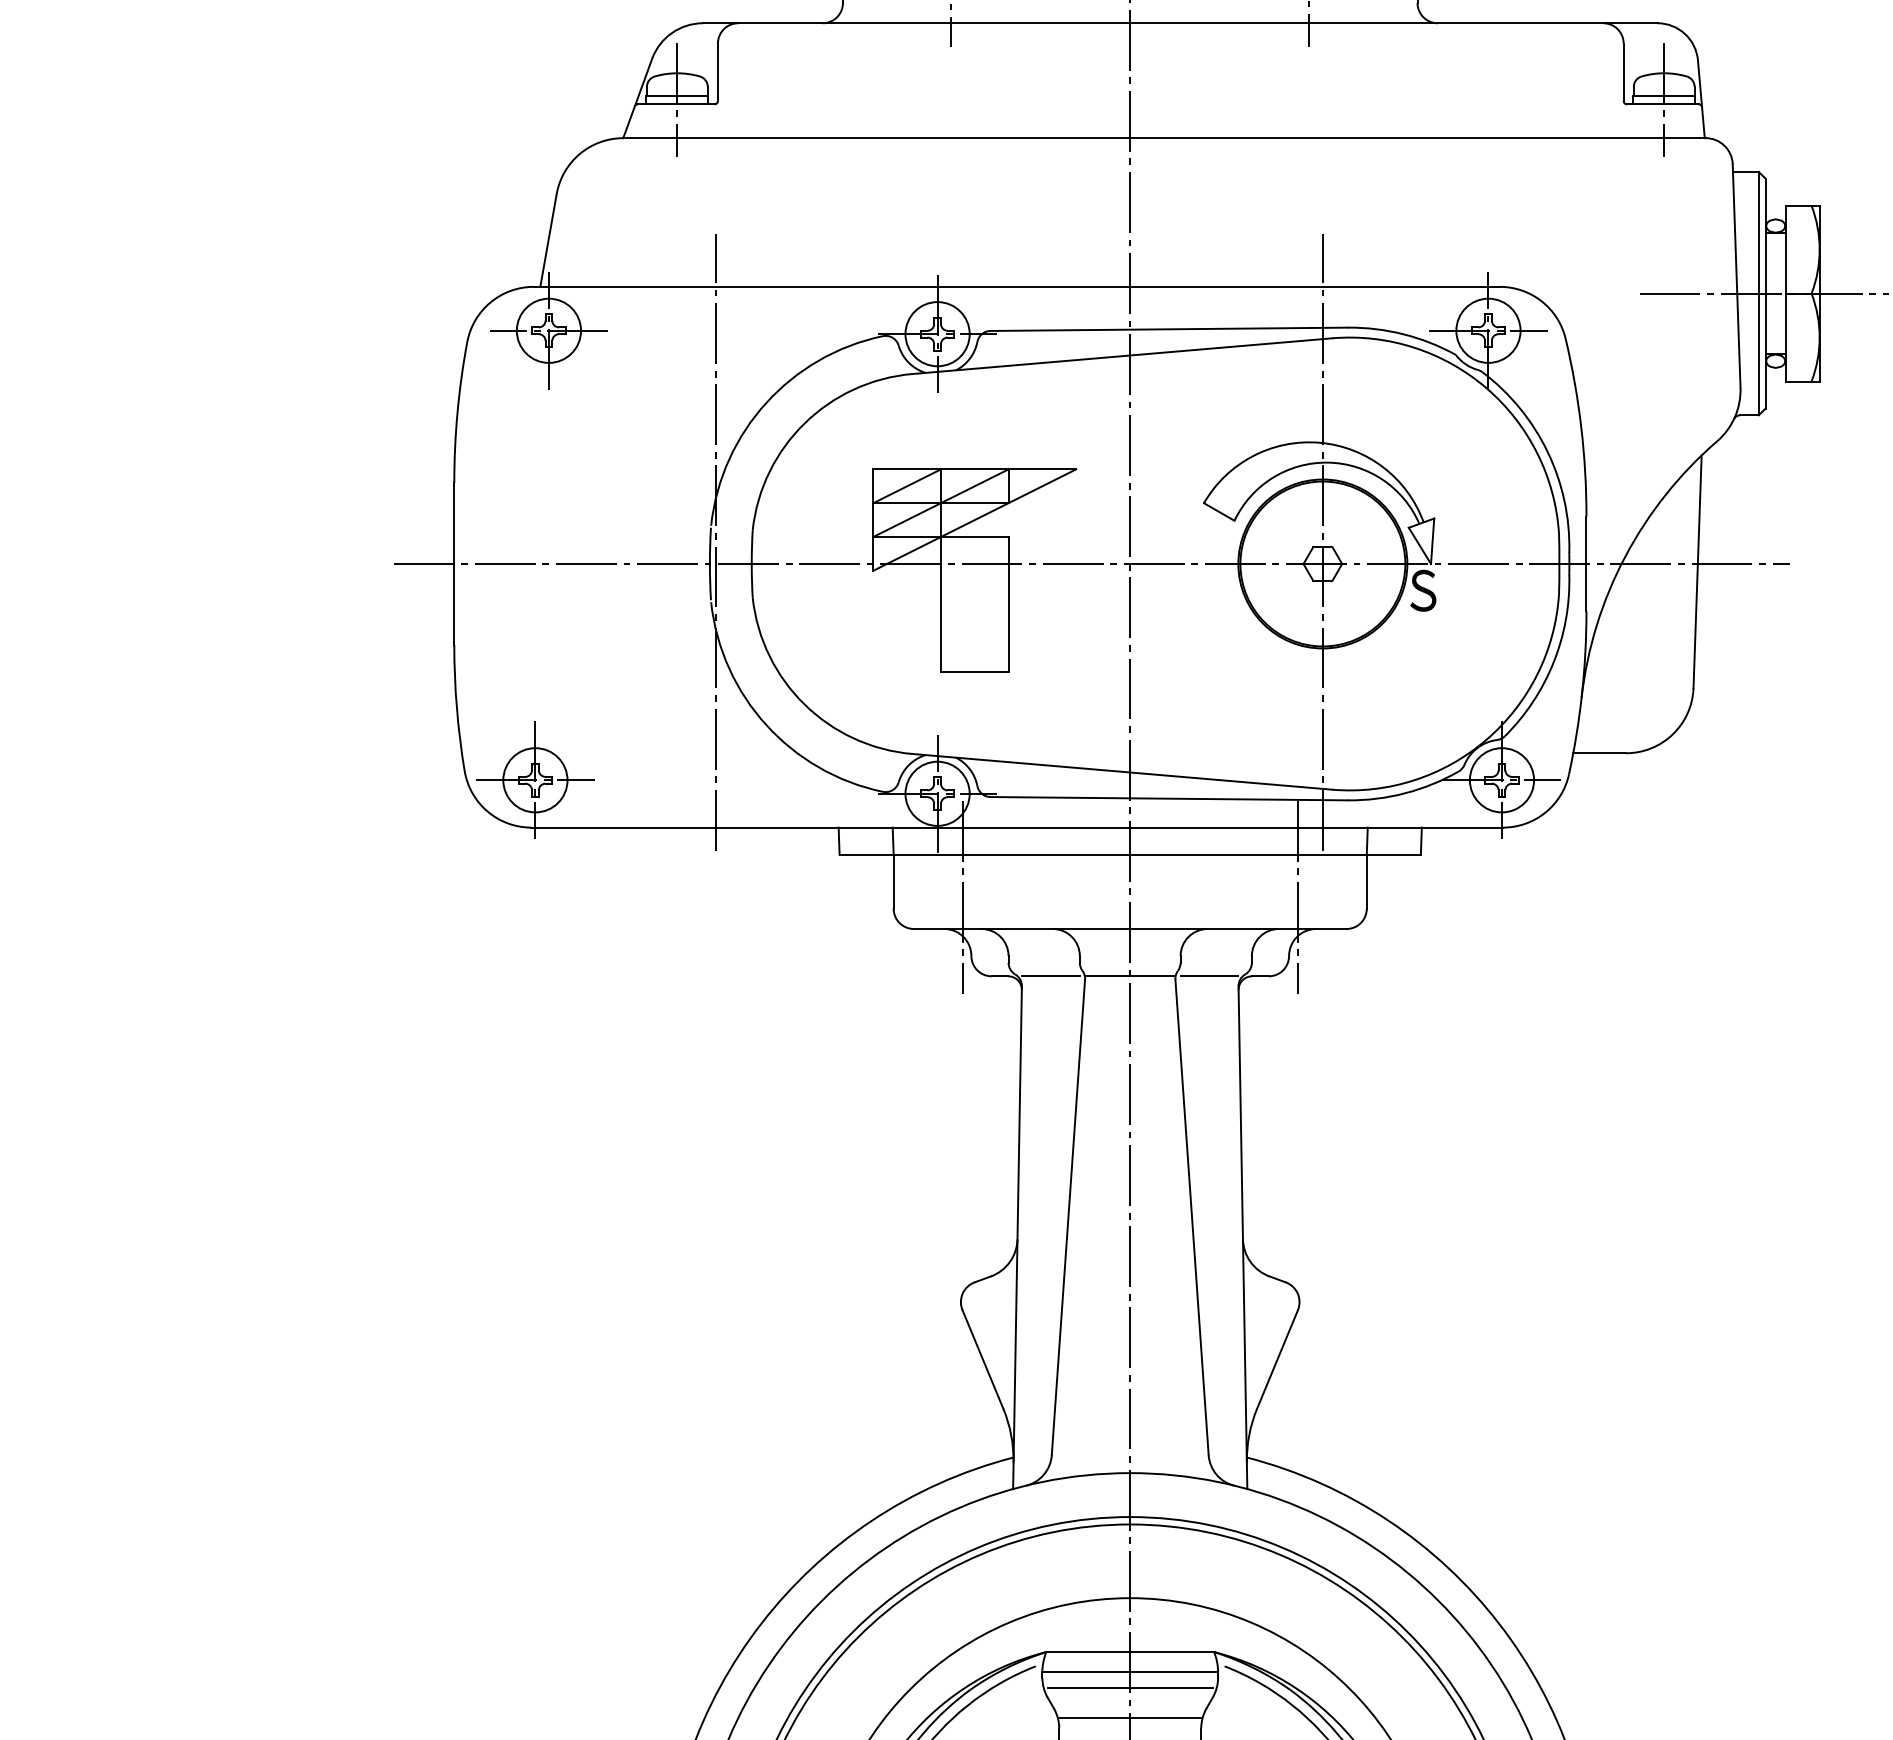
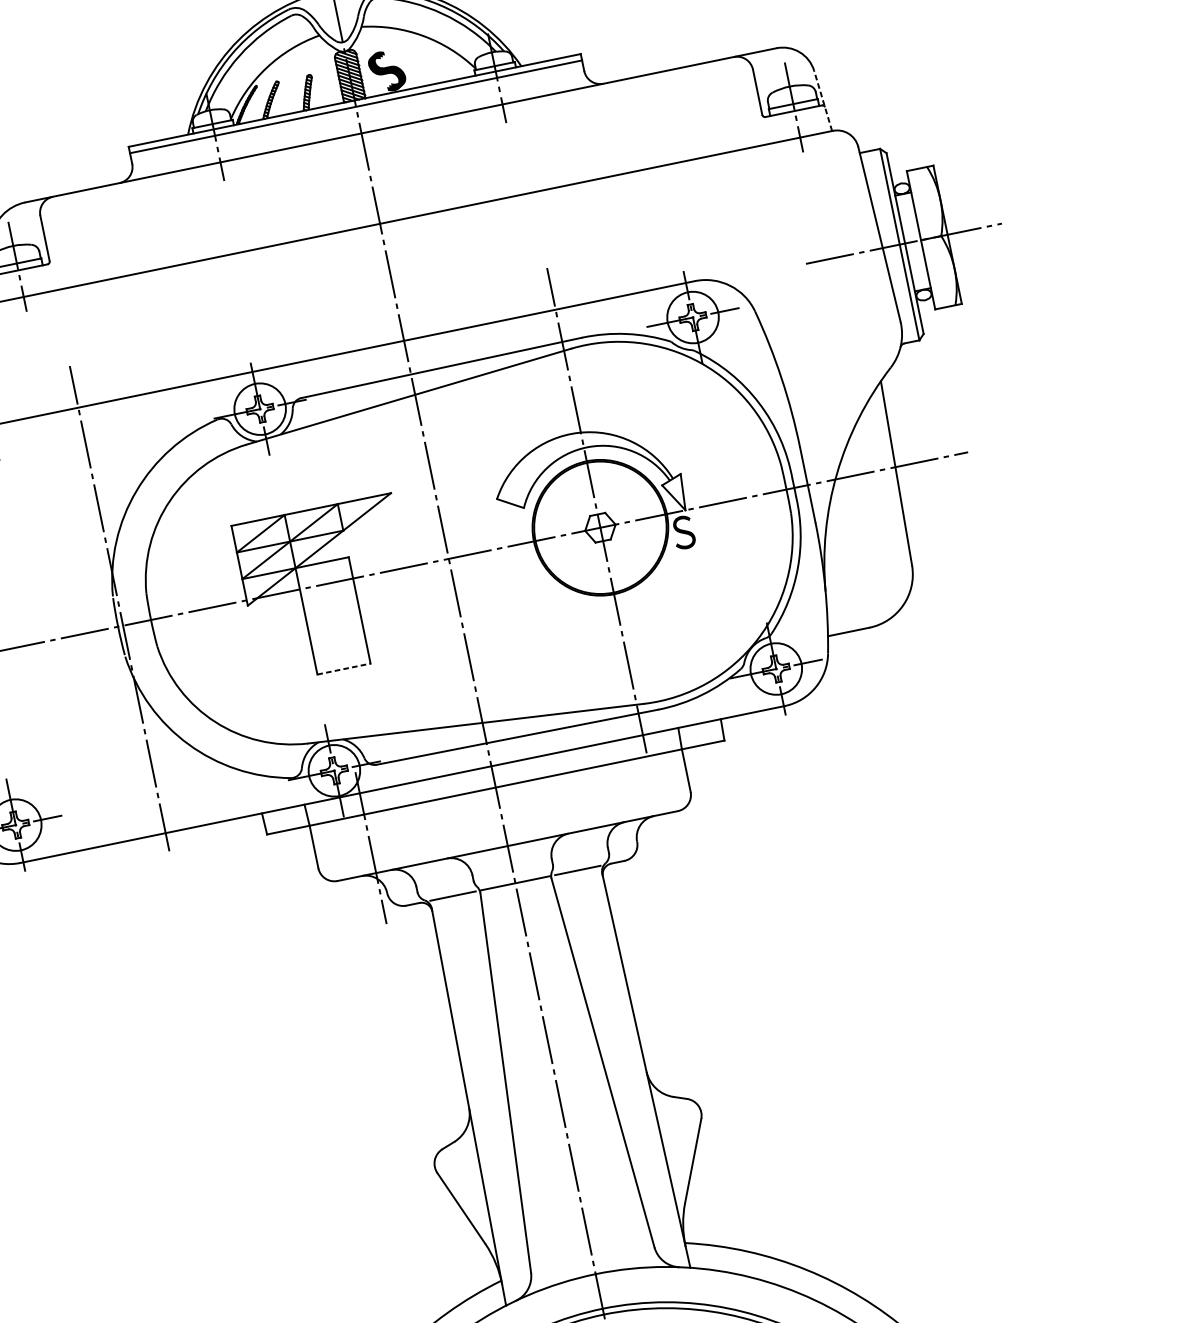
line: (1701, 98) -> (823, 100), solid -> dashed
line: (974, 672) -> (343, 669), solid -> dashed
line: (1297, 896) -> (634, 793), removed

